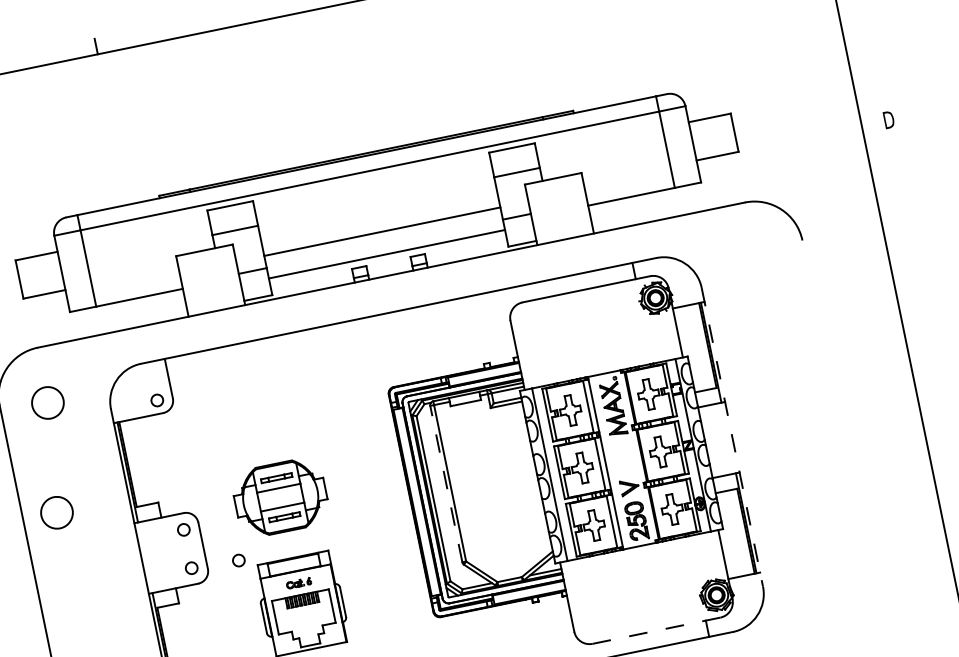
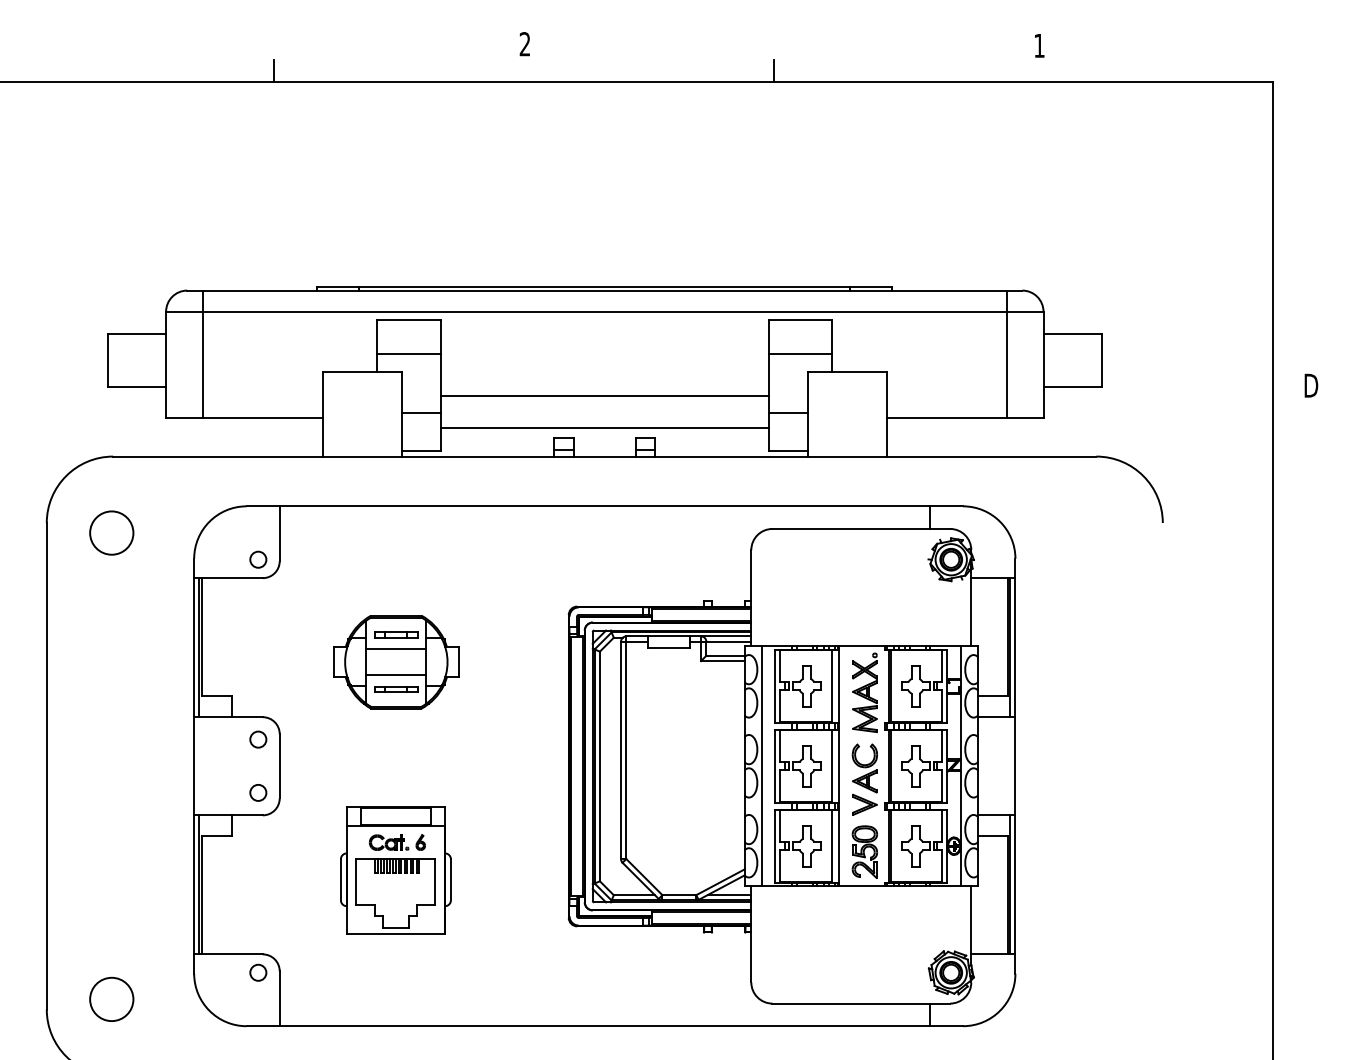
line: (732, 437) -> (1015, 766), dashed -> solid
part: (624, 461) -> (864, 768), added
line: (446, 484) -> (621, 750), dashed -> solid
part: (280, 497) -> (396, 662), moved
circle: (56, 512) -> (93, 681), removed
circle: (238, 560) -> (323, 795), removed
part: (298, 583) -> (396, 842), size x1.67
line: (656, 630) -> (861, 1003), dashed -> solid

